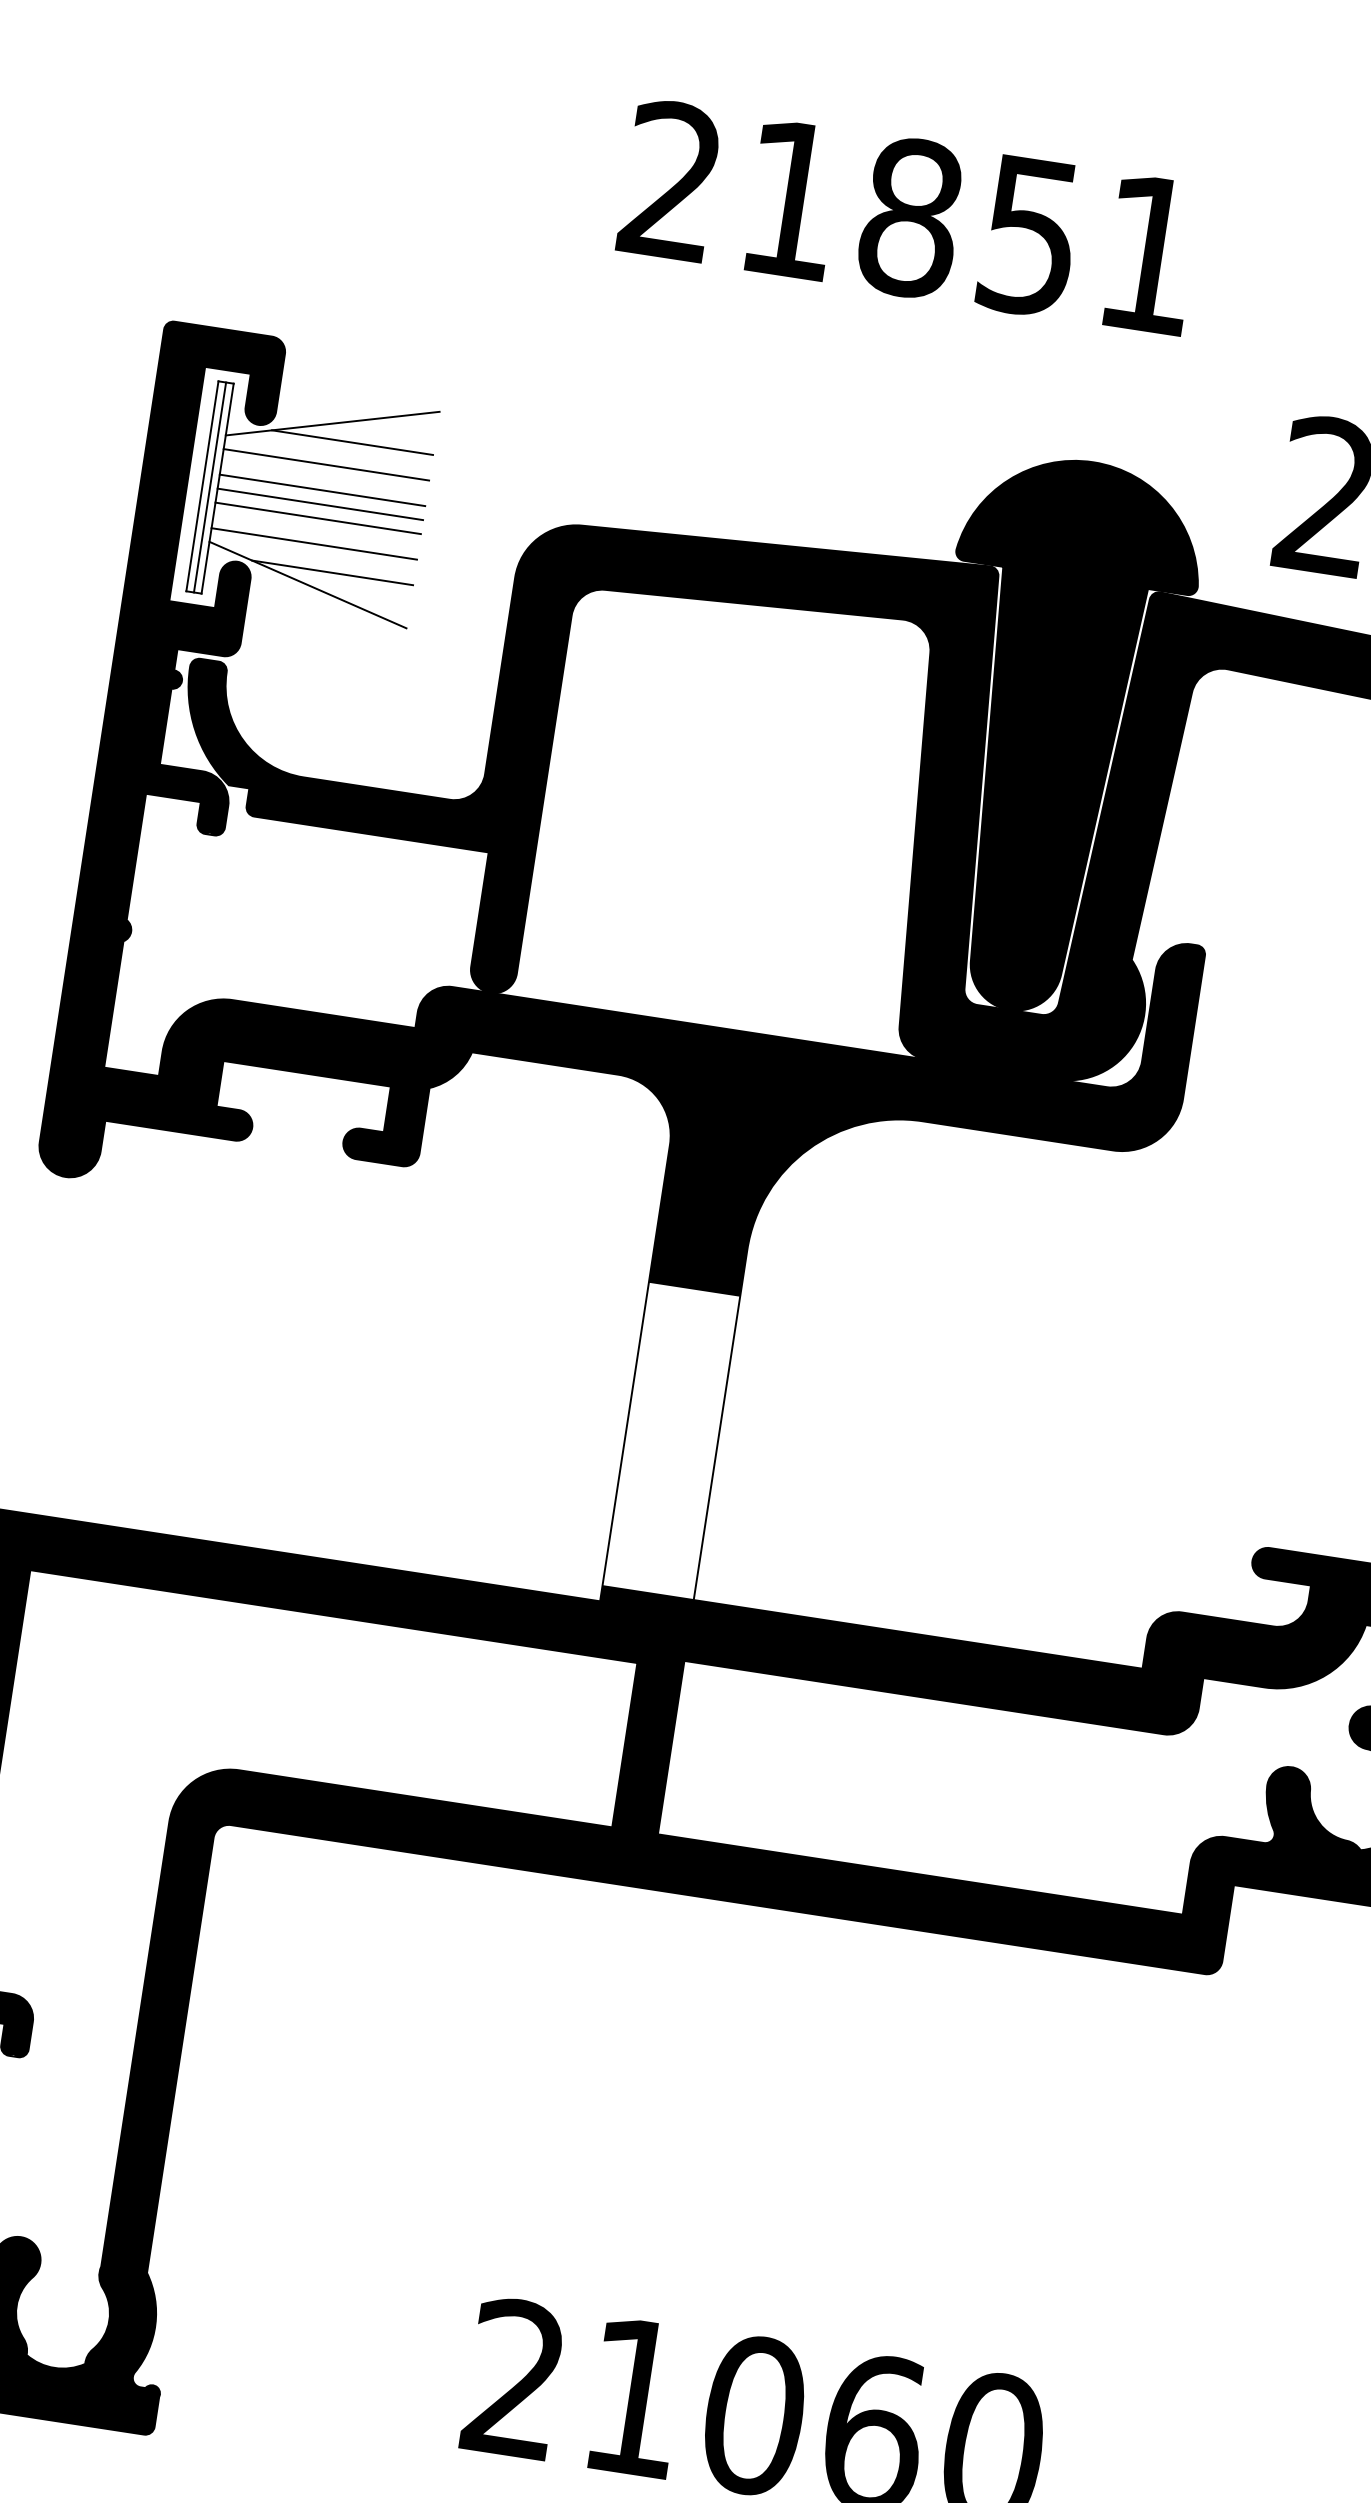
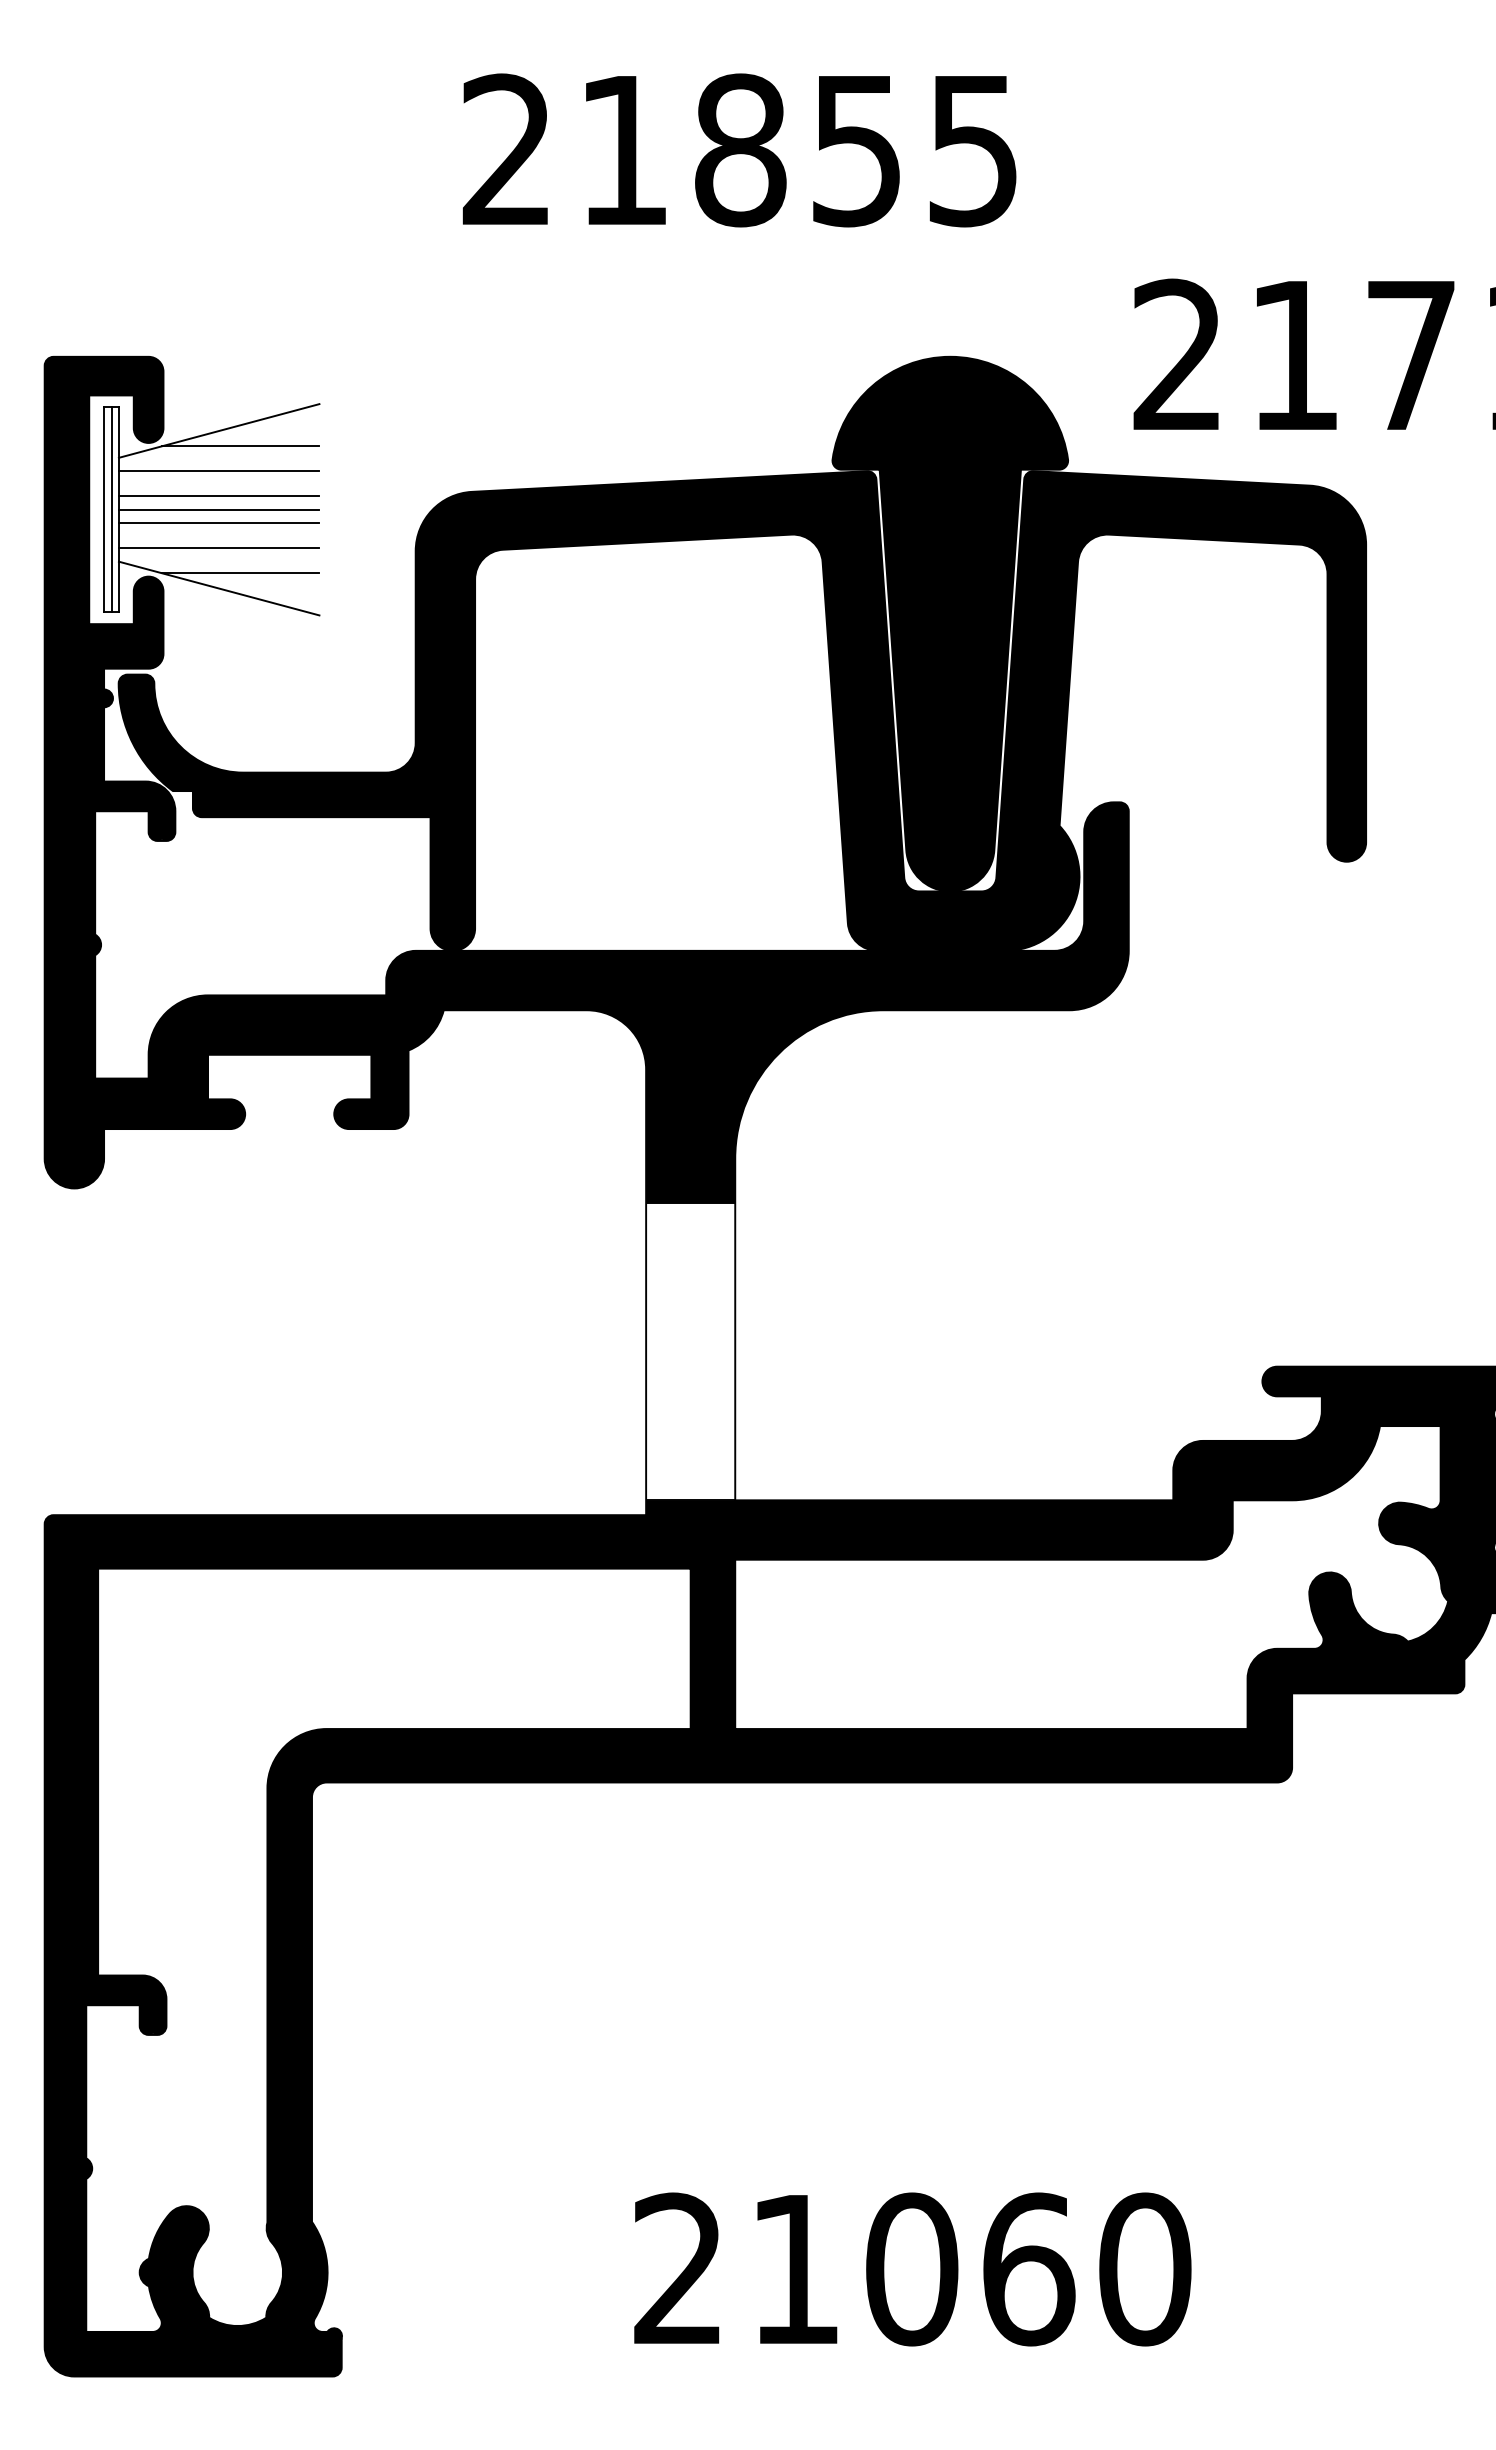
text: (1148, 255) -> (972, 151), 21851 -> 21855

